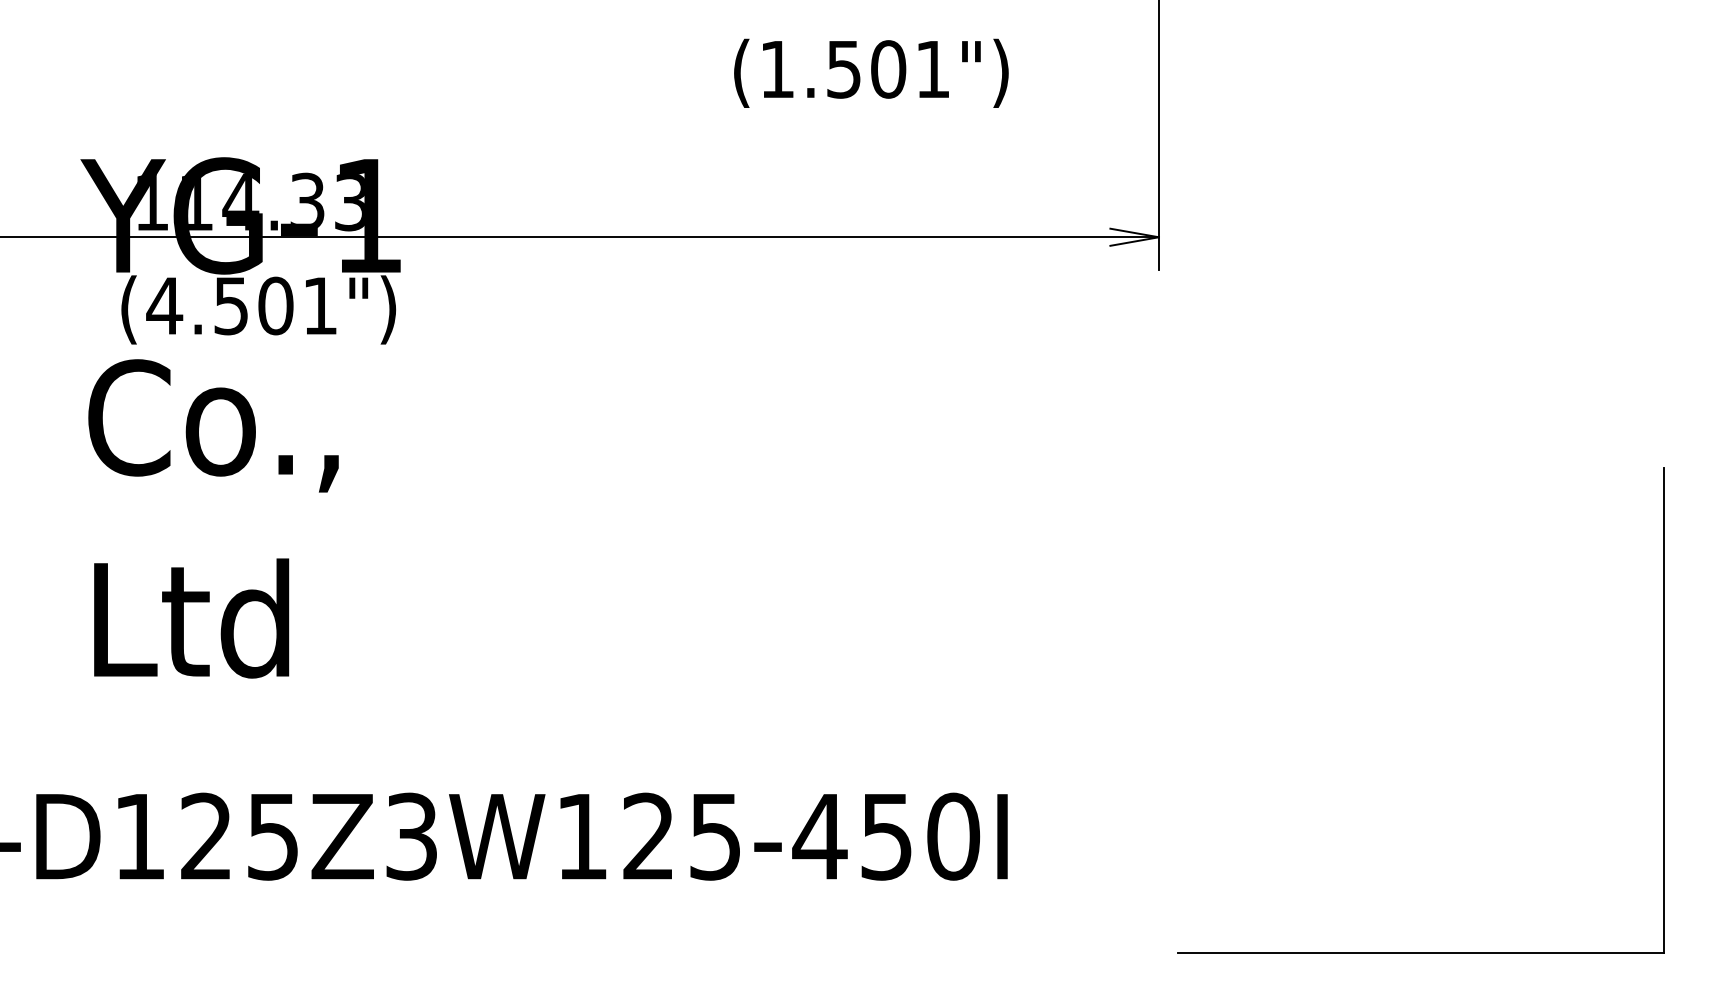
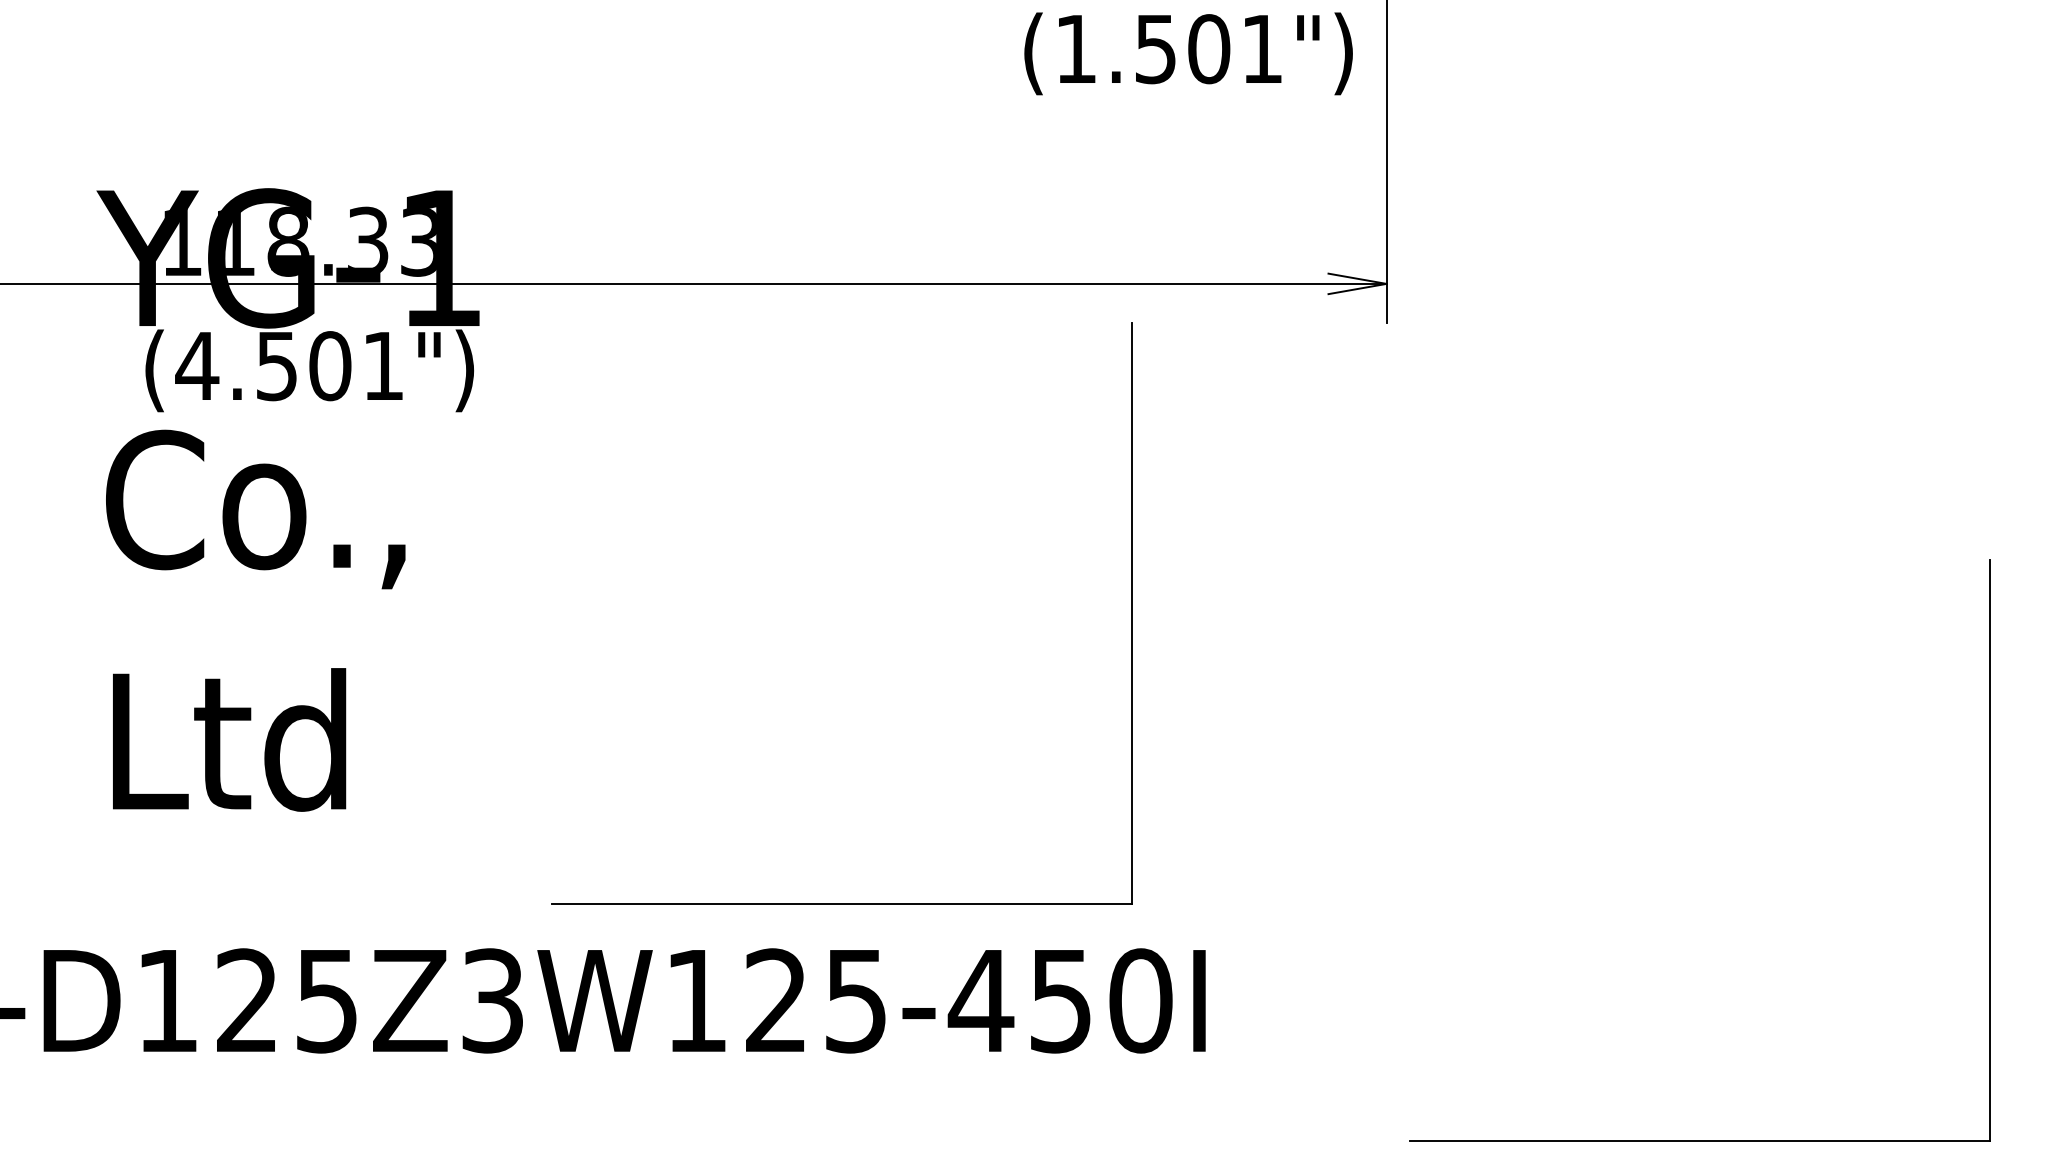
text: (871, 73) -> (1188, 53), moved
text: (240, 201) -> (288, 241), 114.33 -> 118.33
part: (945, 512) -> (1131, 613), added

